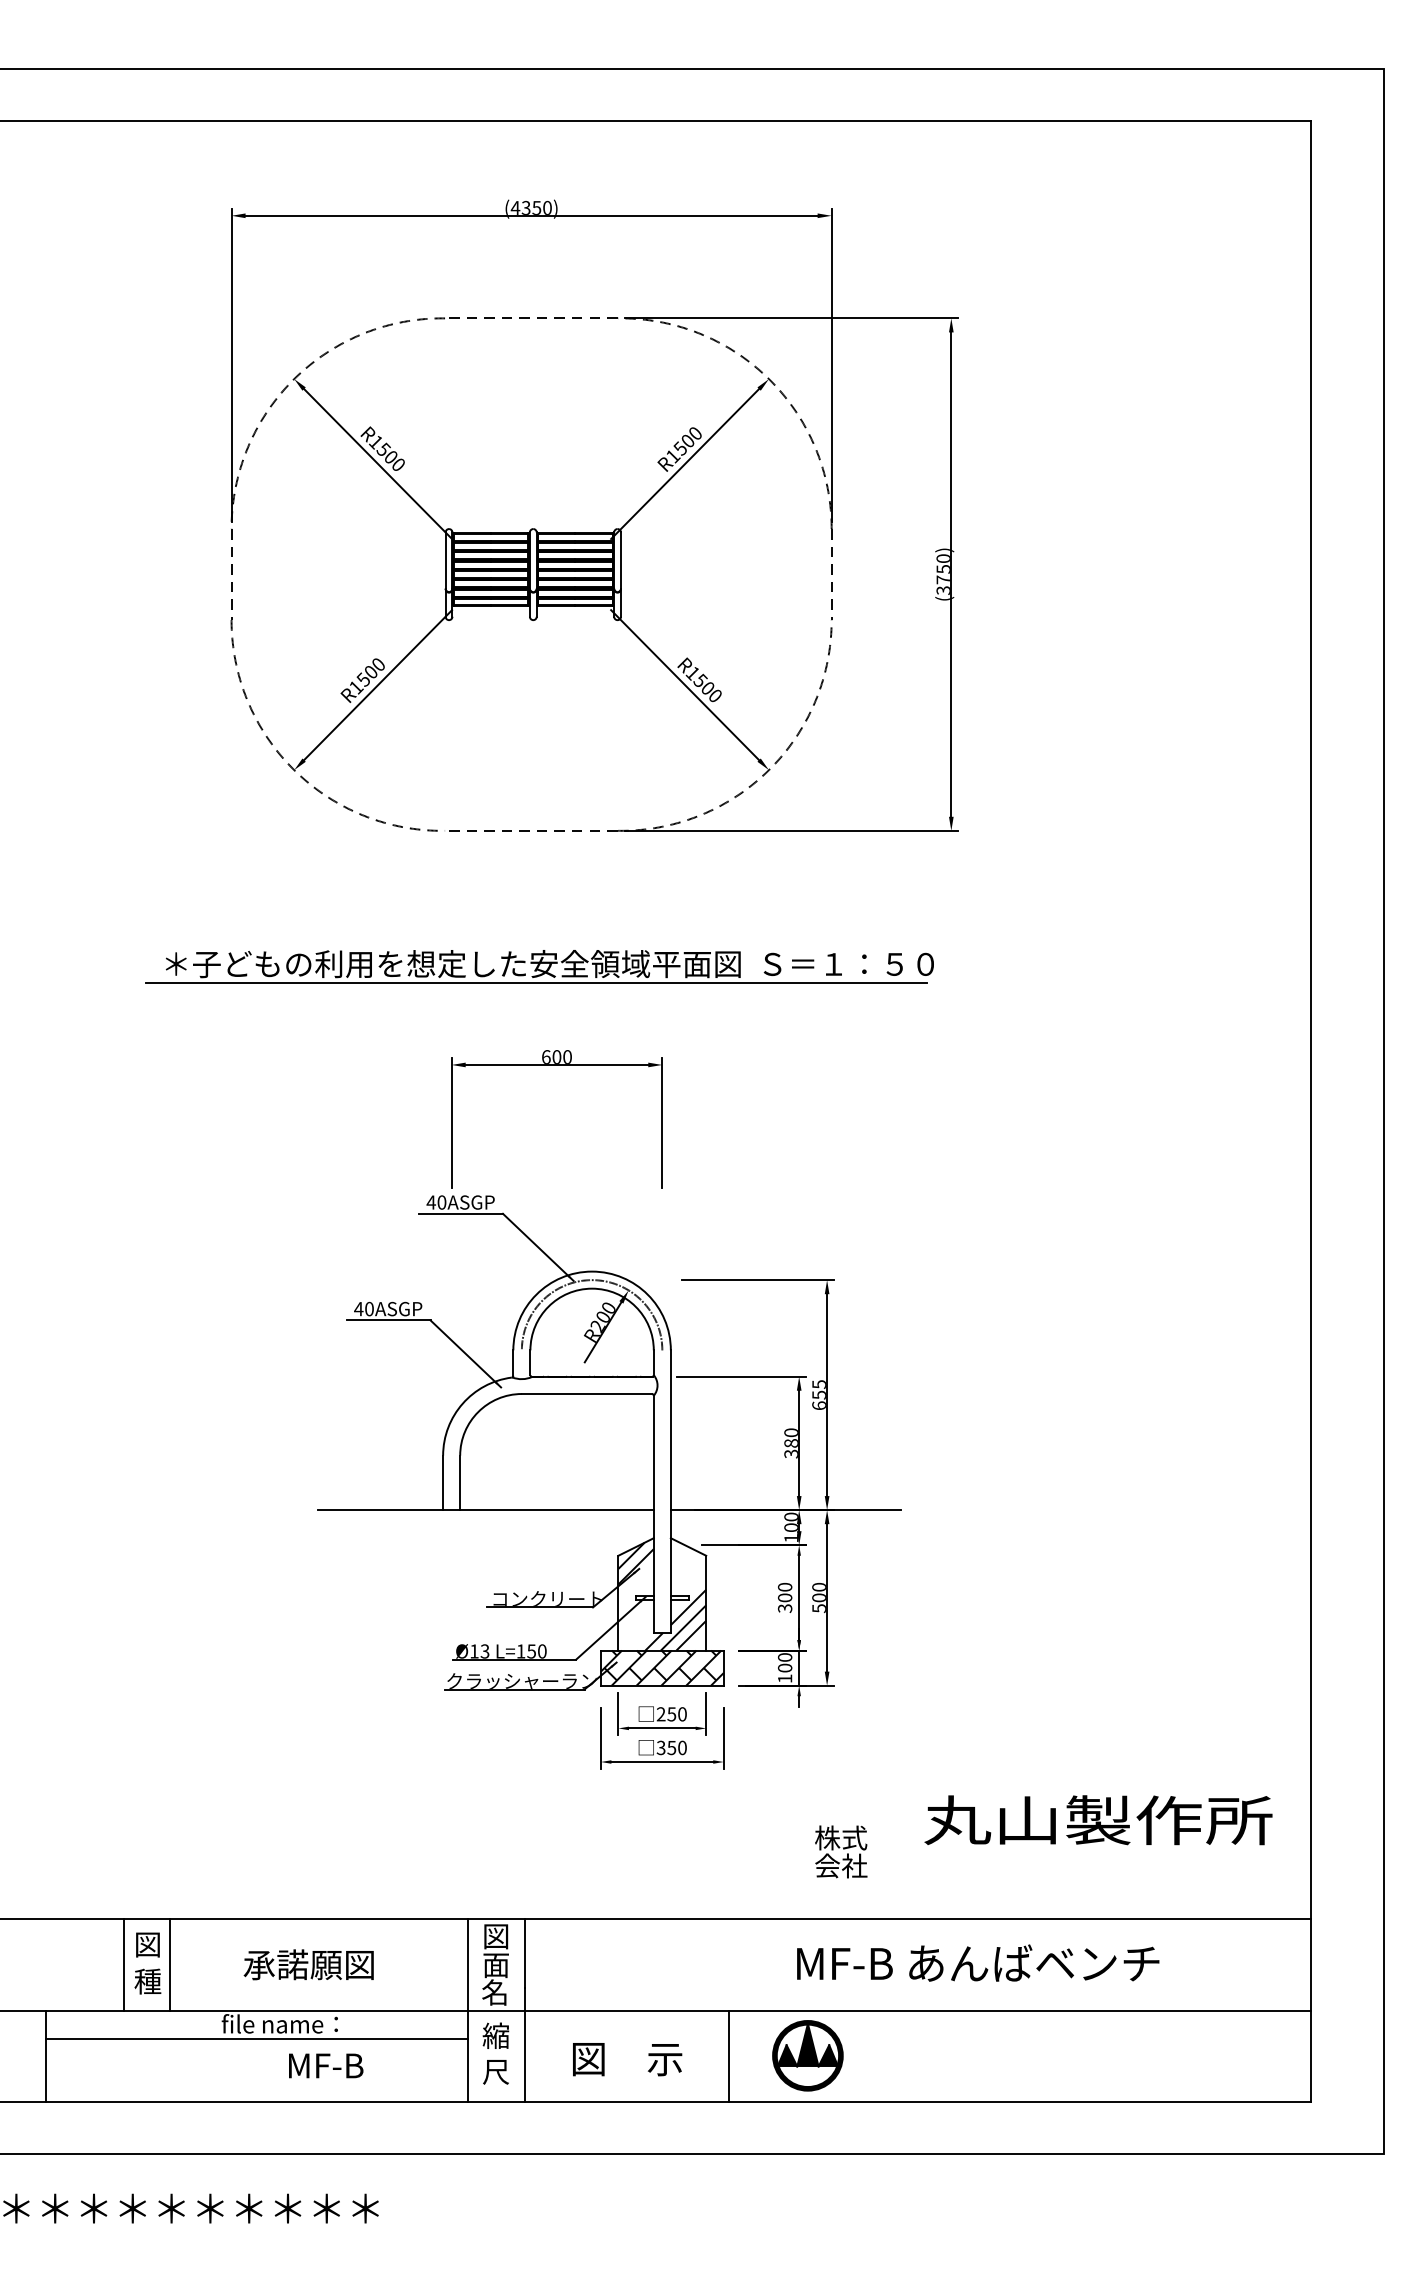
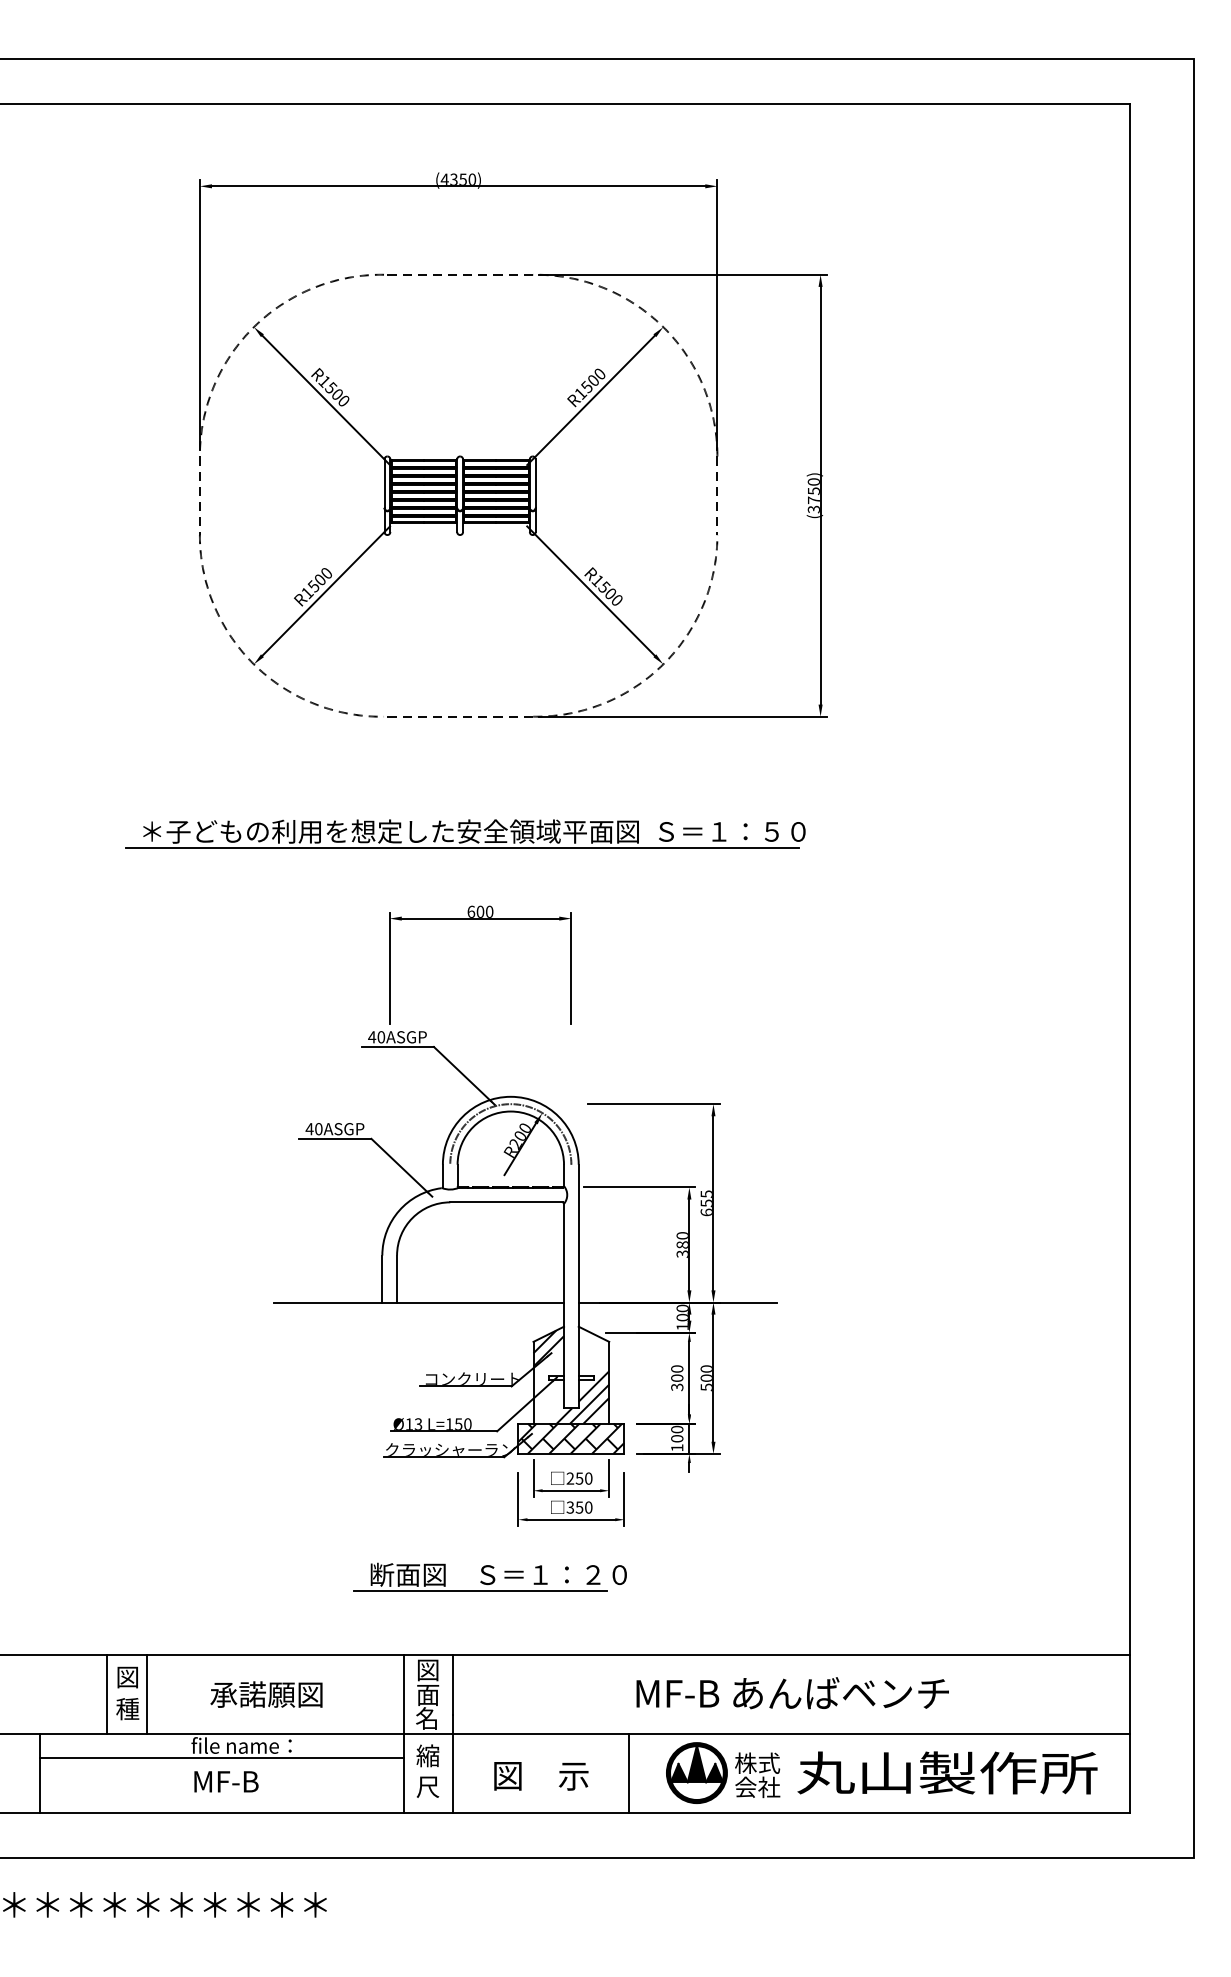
text: (1098, 1819) -> (947, 1772), moved
part: (567, 1827) -> (489, 1576), added
text: (841, 1852) -> (757, 1775), moved
text: (977, 1963) -> (792, 1693), moved
text: (326, 2065) -> (226, 1781), moved

